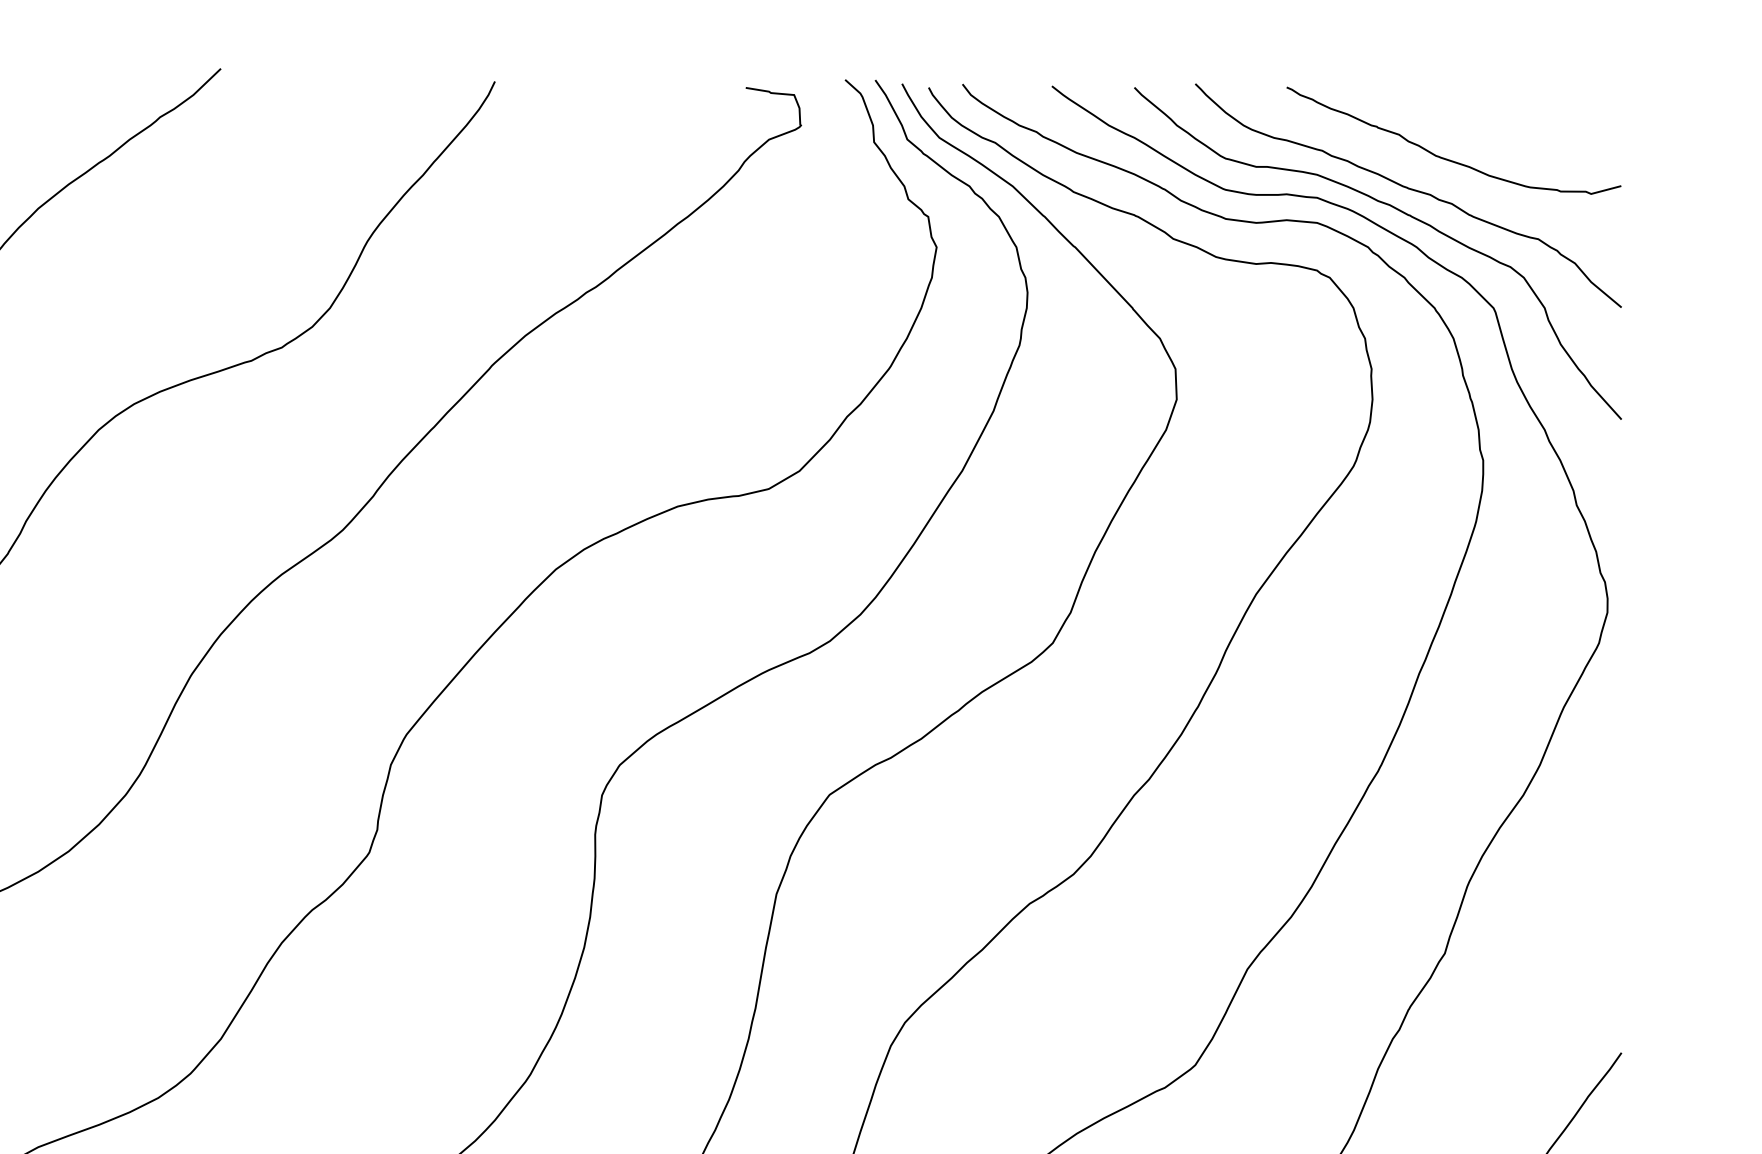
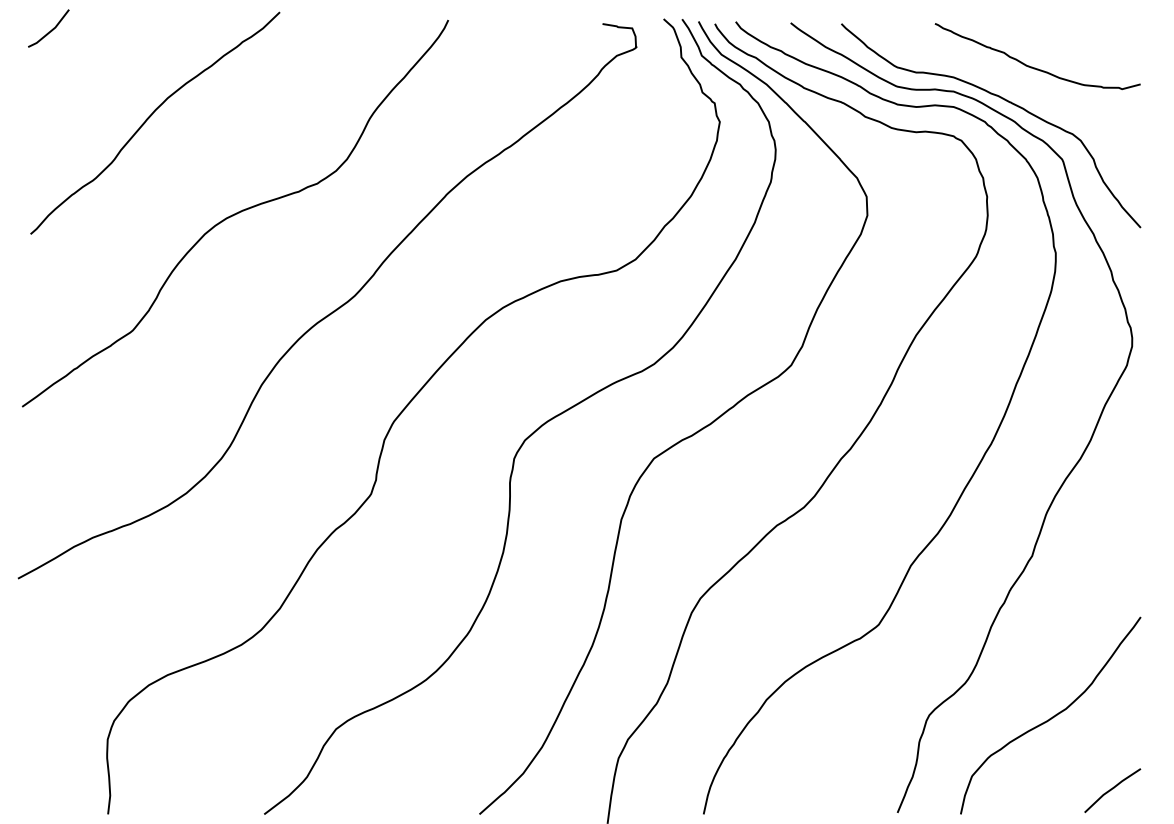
curve: (1411, 191) -> (1011, 87), removed

